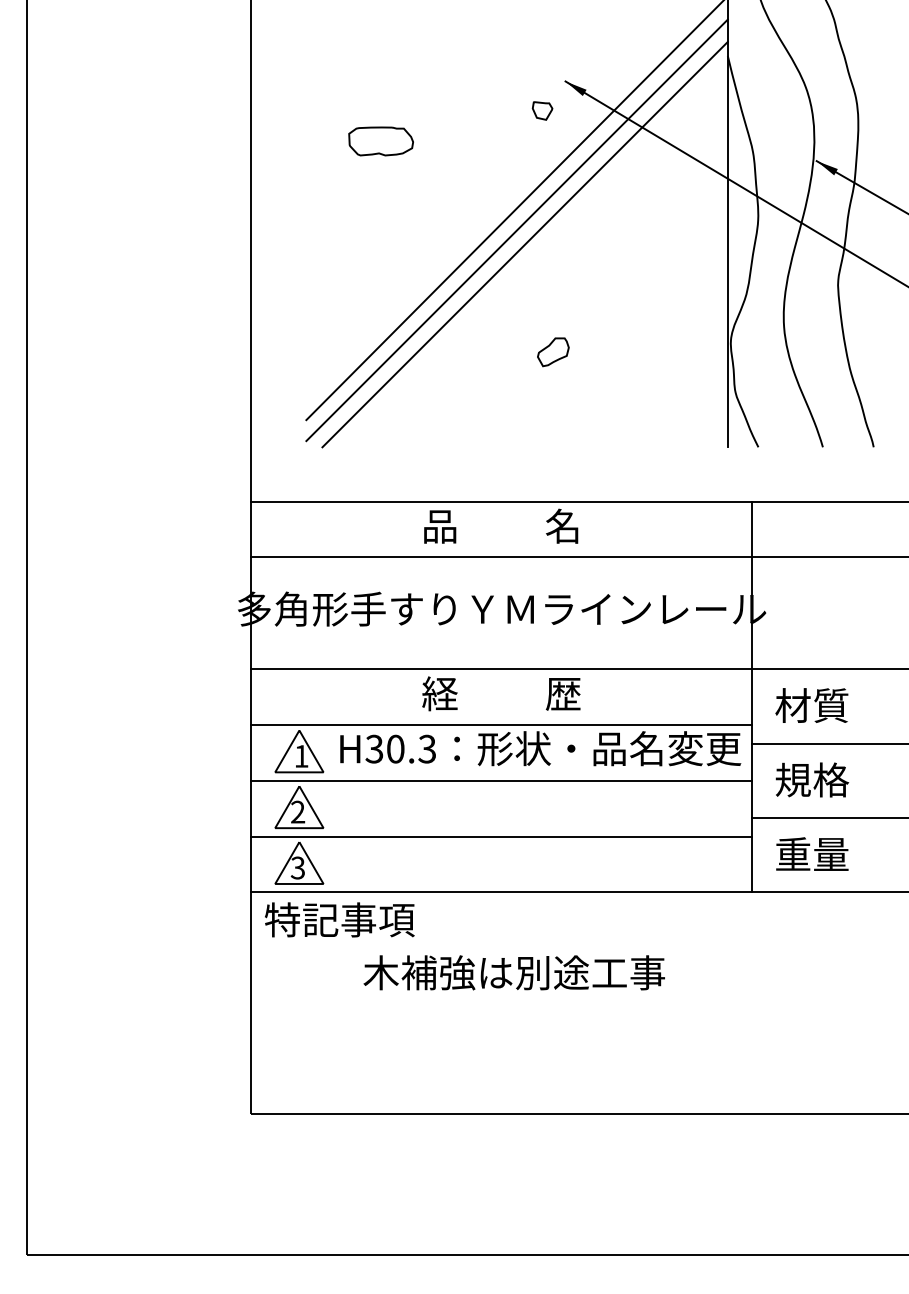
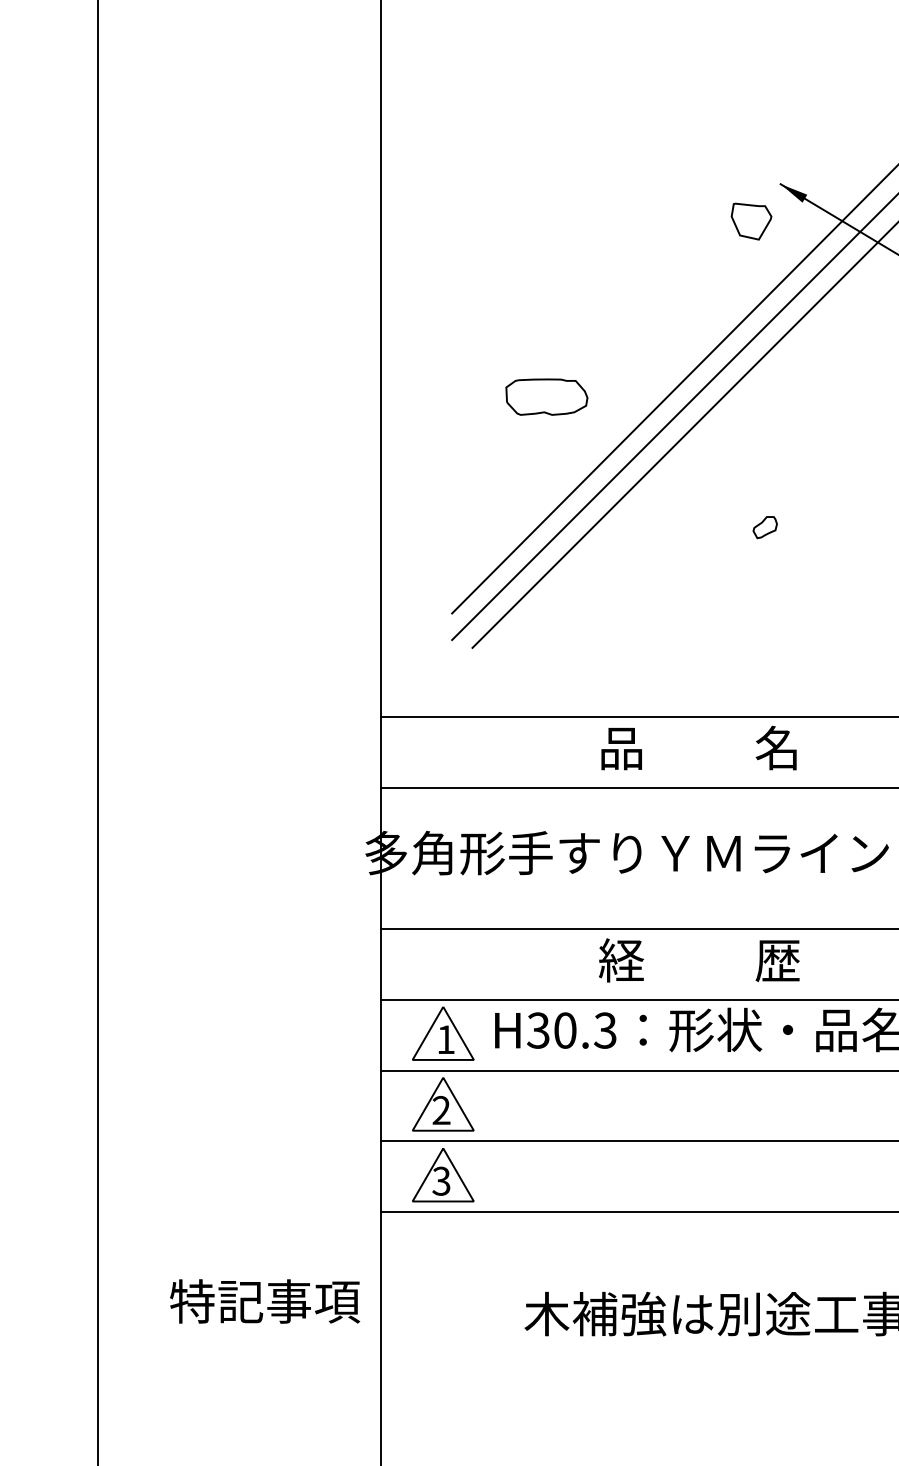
part: (542, 110) -> (751, 221), size x1.6
part: (380, 141) -> (546, 397), moved
part: (553, 352) -> (765, 527), size x0.6
text: (339, 919) -> (264, 1300), moved

